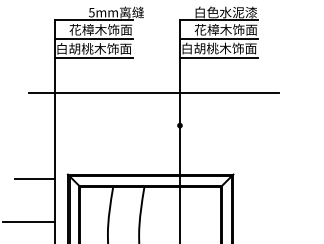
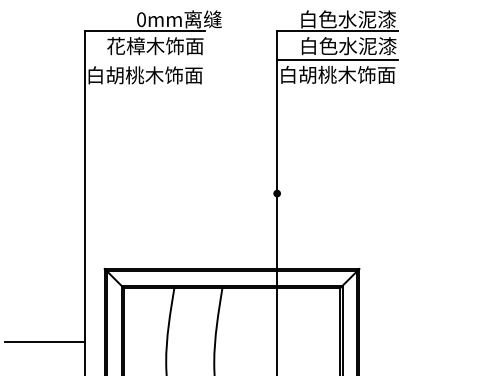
text: (91, 12) -> (140, 19), 5mm -> 0mm
text: (225, 29) -> (347, 45), 花樟木饰面 -> 白色水泥漆
line: (93, 38) -> (144, 59), removed
line: (93, 57) -> (144, 88), removed
line: (218, 57) -> (336, 88), removed
line: (153, 93) -> (236, 144), removed
line: (34, 178) -> (53, 274), removed

